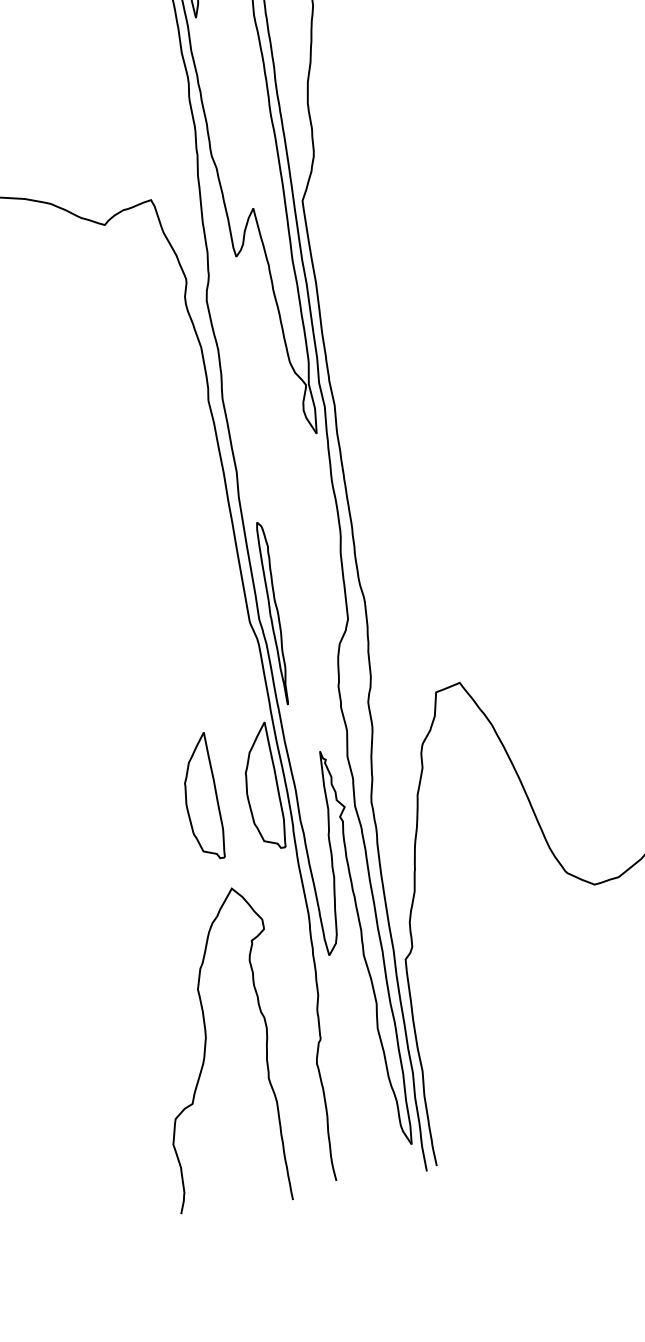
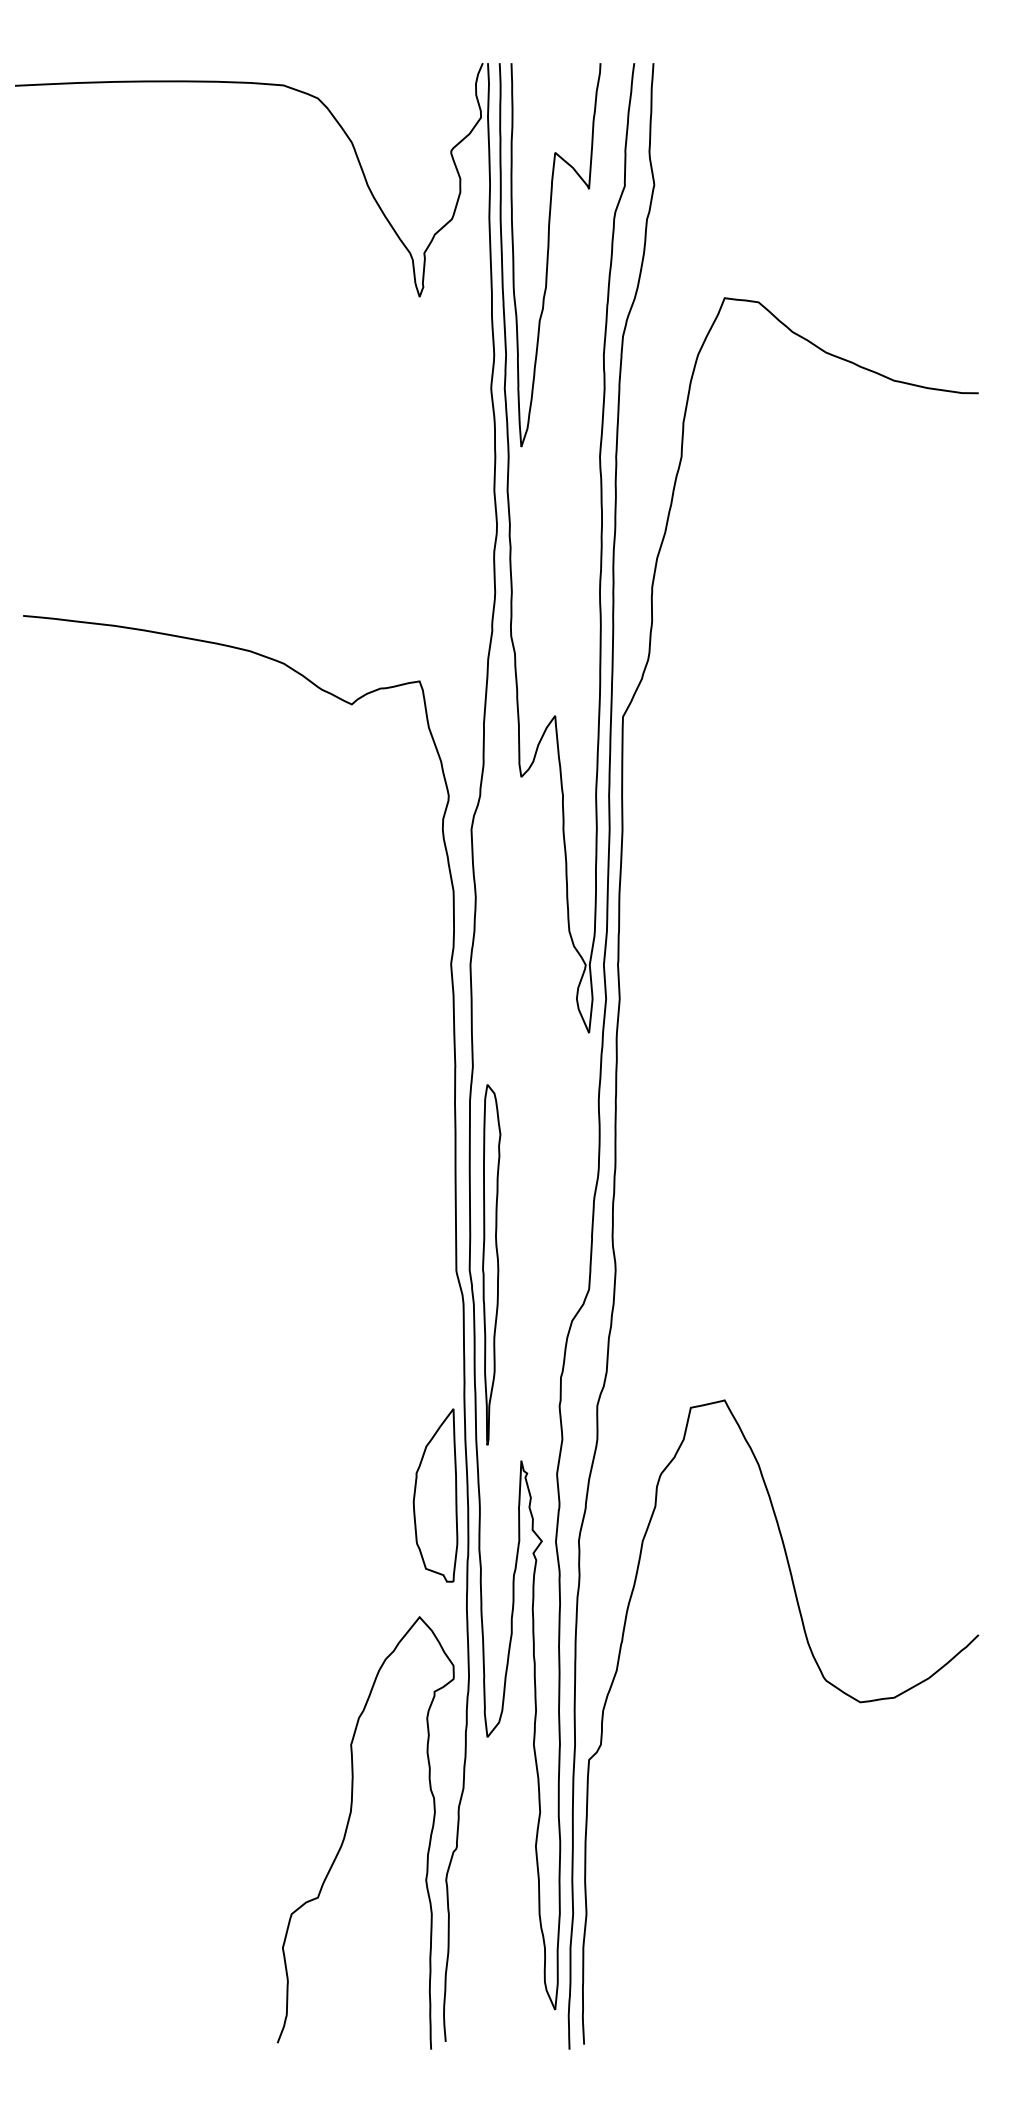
part: (274, 613) -> (491, 1264), size x1.43
part: (201, 797) -> (351, 1495), removed
curve: (205, 1048) -> (348, 1826), moved

